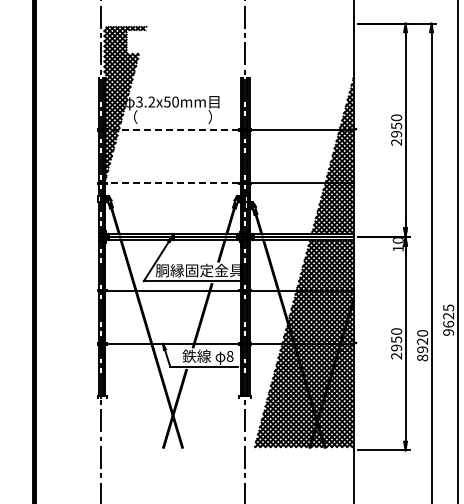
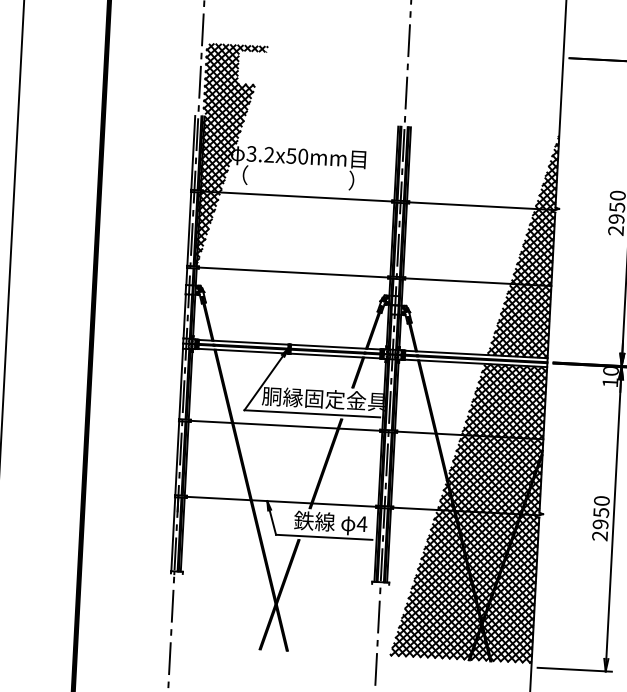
line: (172, 130) -> (296, 197), dashed -> solid
line: (172, 183) -> (292, 272), dashed -> solid
text: (229, 355) -> (361, 522), 8 -> 4

